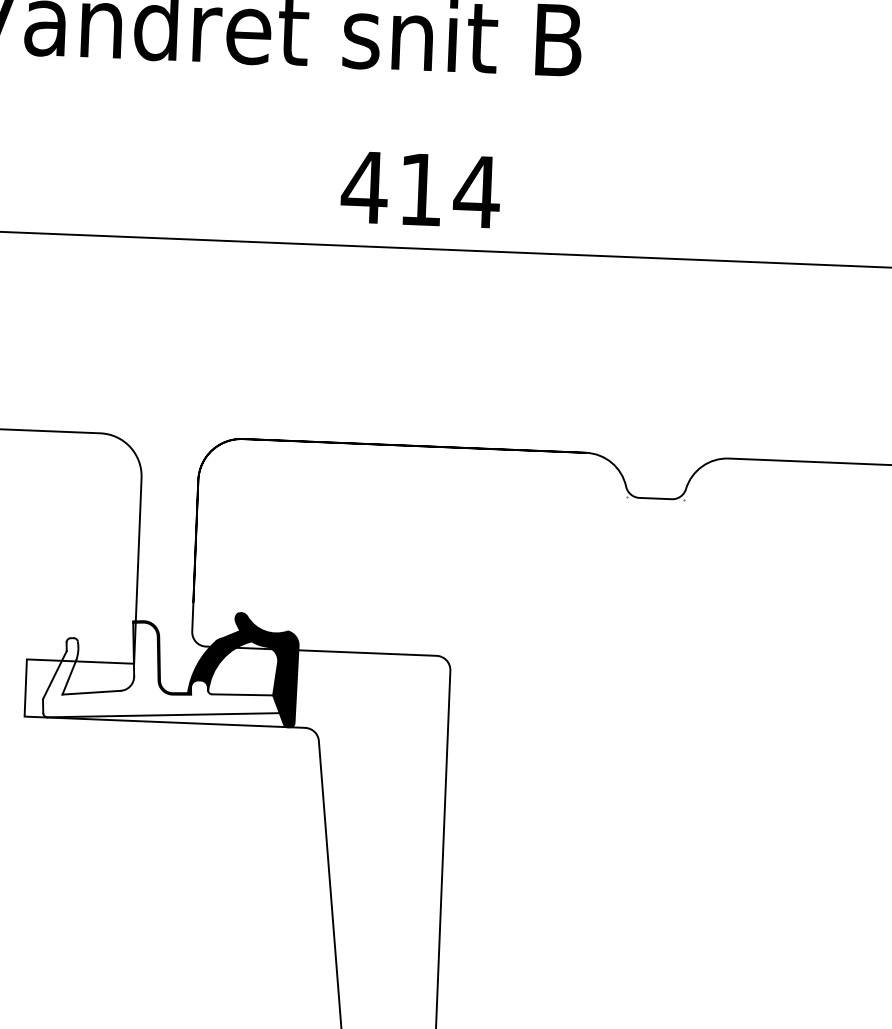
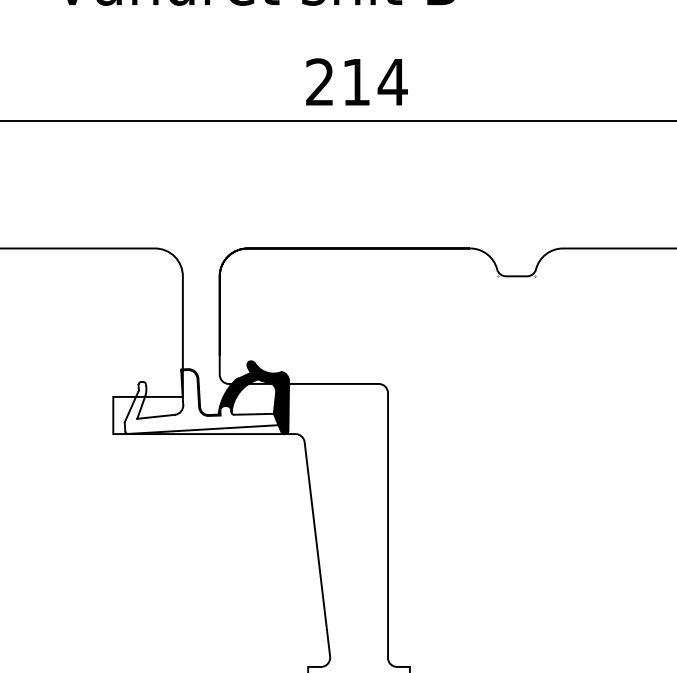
text: (364, 186) -> (319, 81), 414 -> 214

